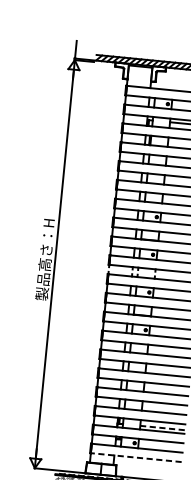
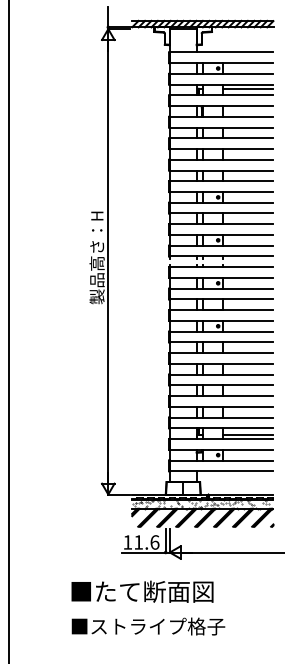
line: (162, 427) -> (247, 434), dashed -> solid
line: (136, 457) -> (221, 471), dashed -> solid

